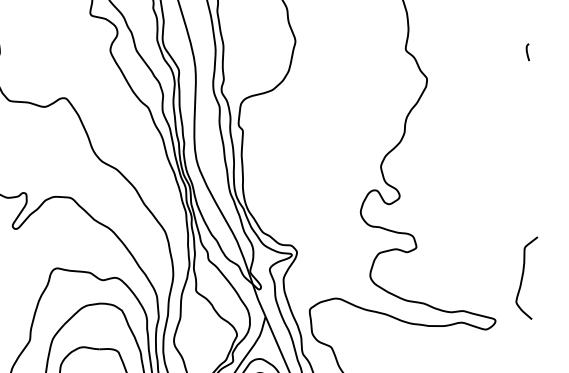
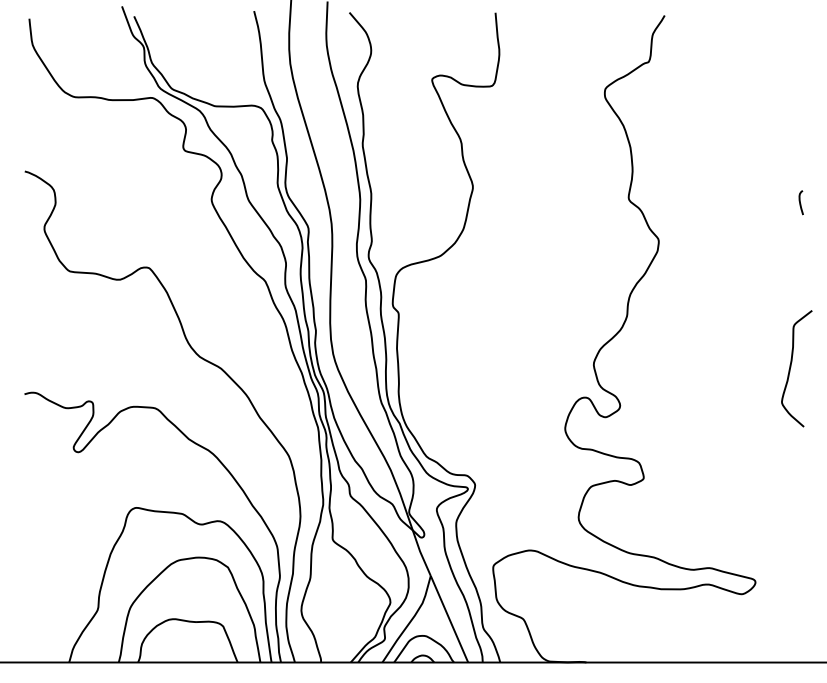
curve: (523, 277) -> (791, 367), moved

